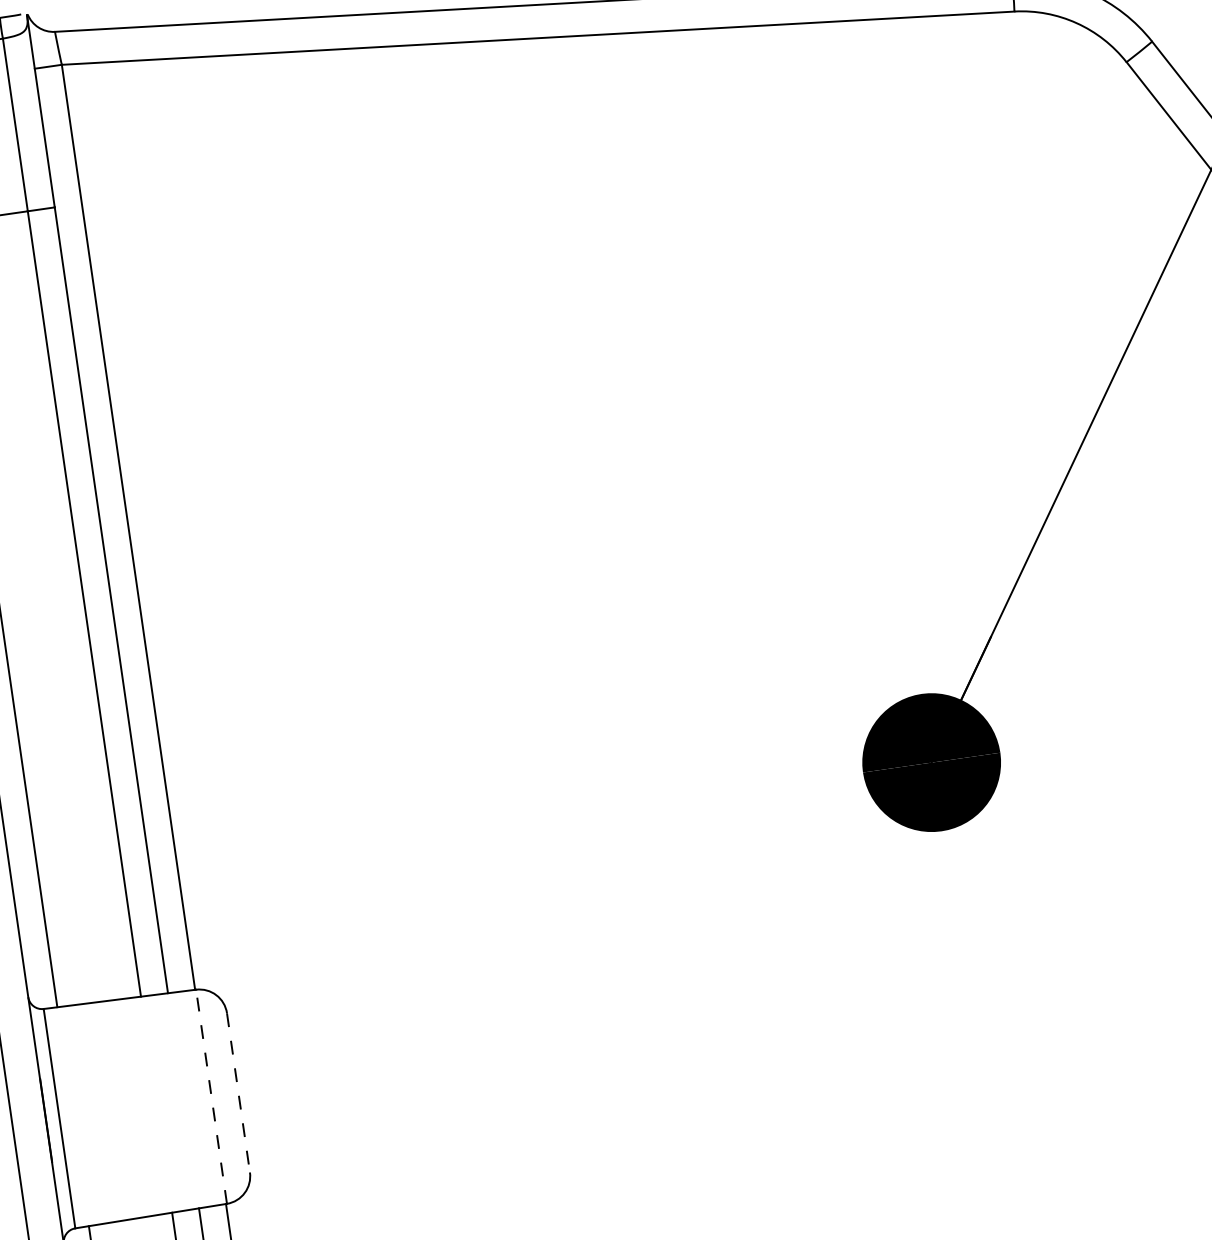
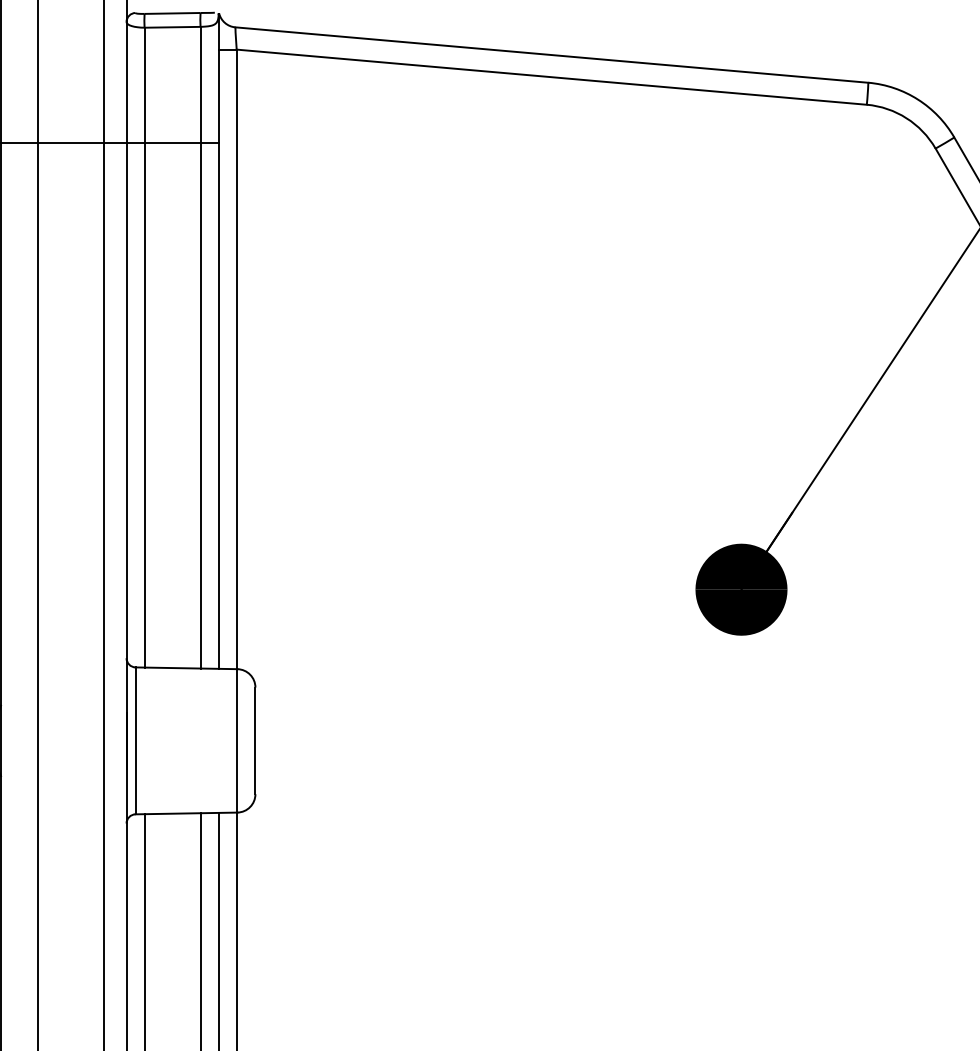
line: (238, 1093) -> (255, 741), dashed -> solid
line: (211, 1096) -> (237, 740), dashed -> solid

